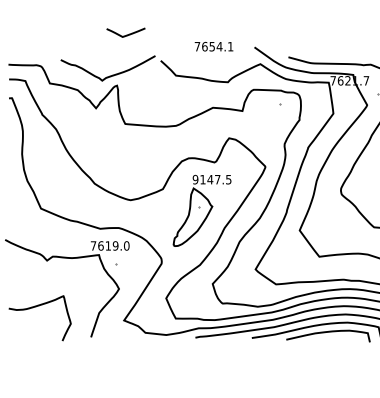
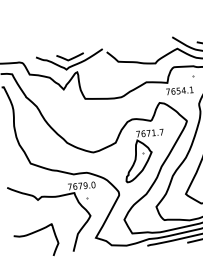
curve: (126, 34) -> (70, 58), moved
text: (213, 46) -> (179, 90), moved
text: (211, 179) -> (149, 133), 9147.5 -> 7671.7
text: (107, 245) -> (79, 185), 7619.0 -> 7679.0

